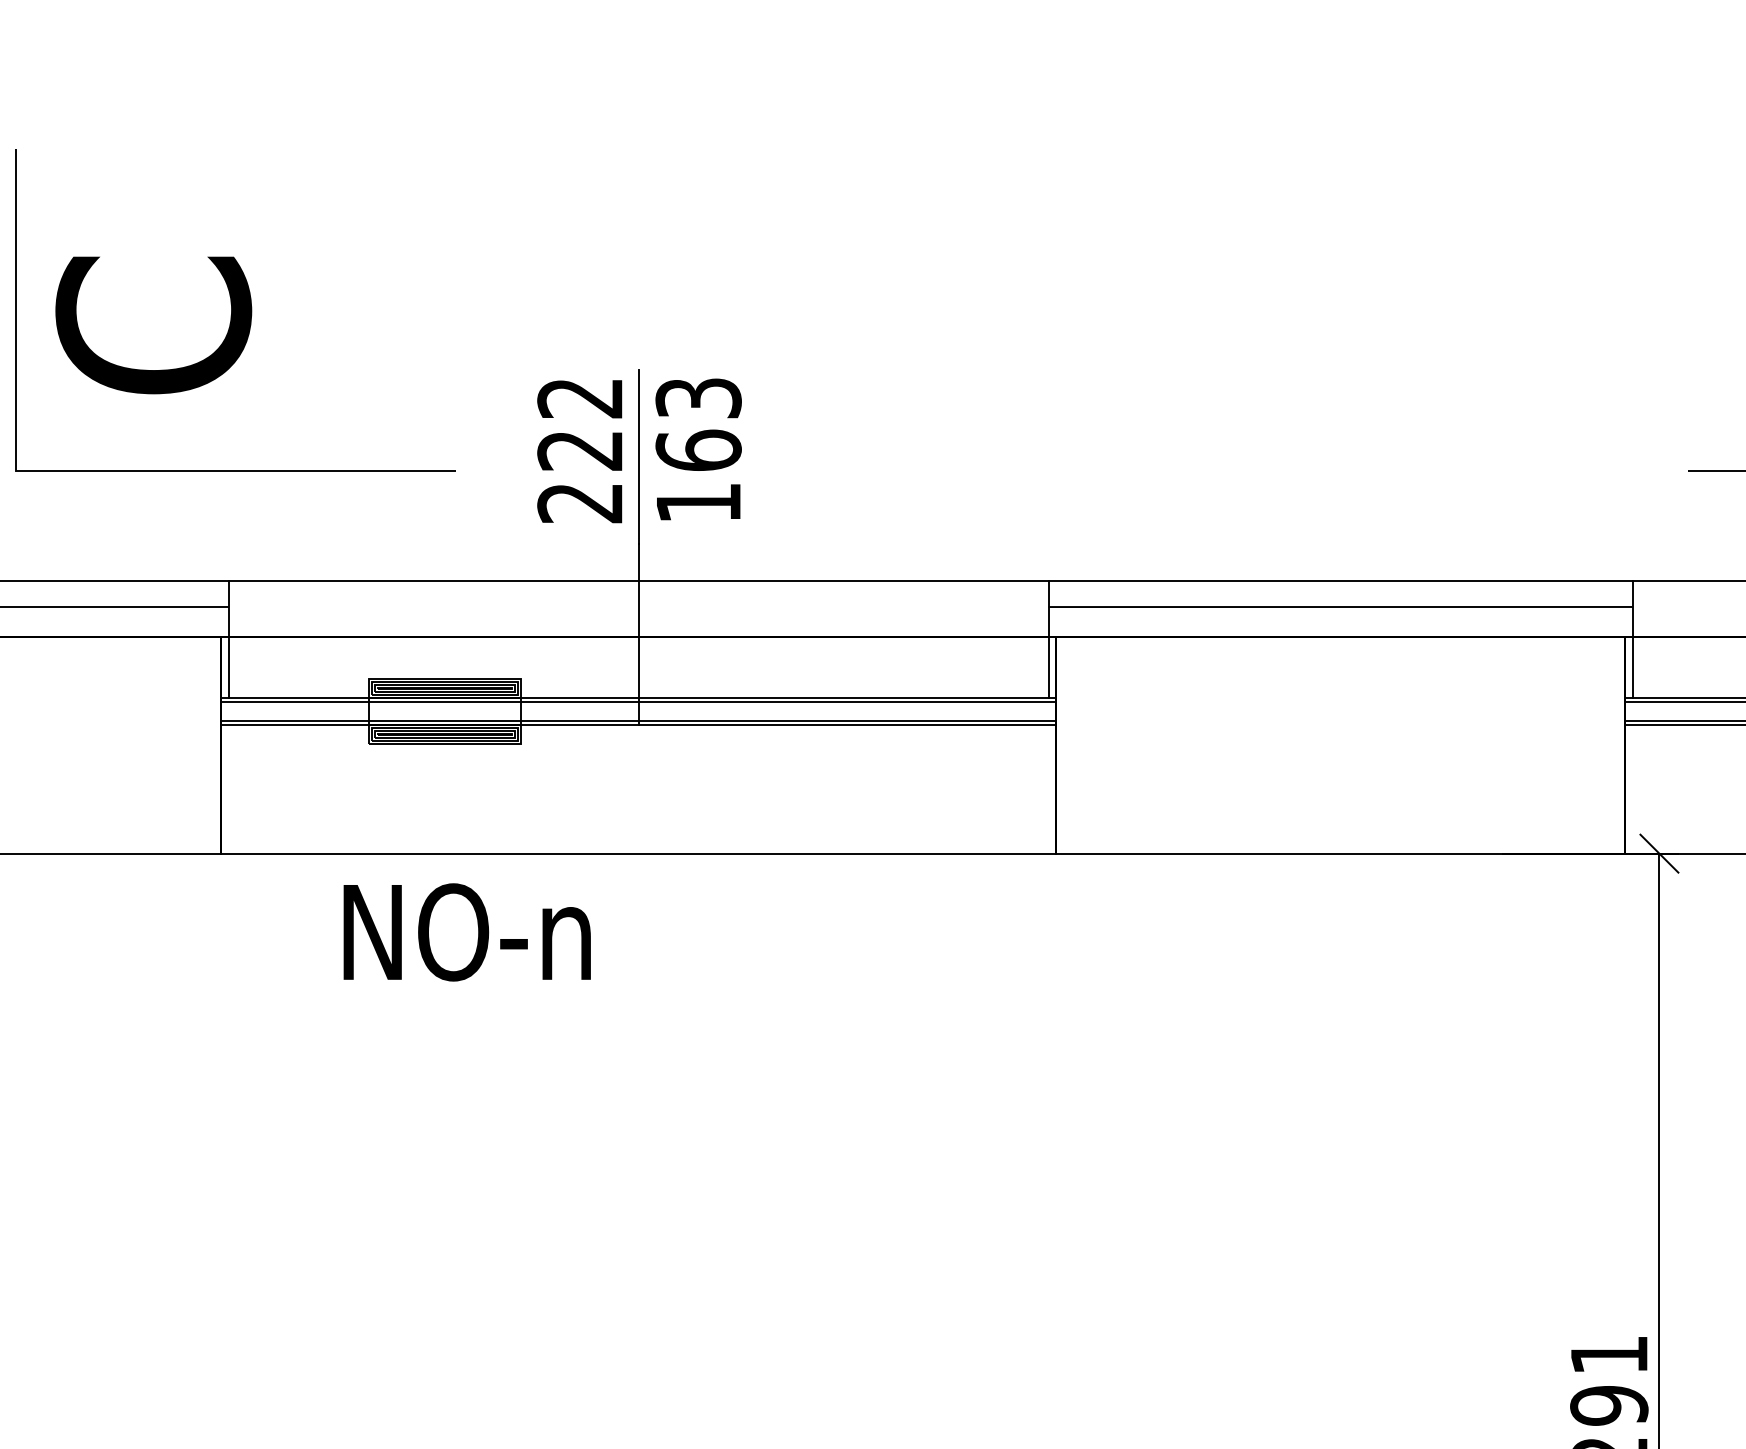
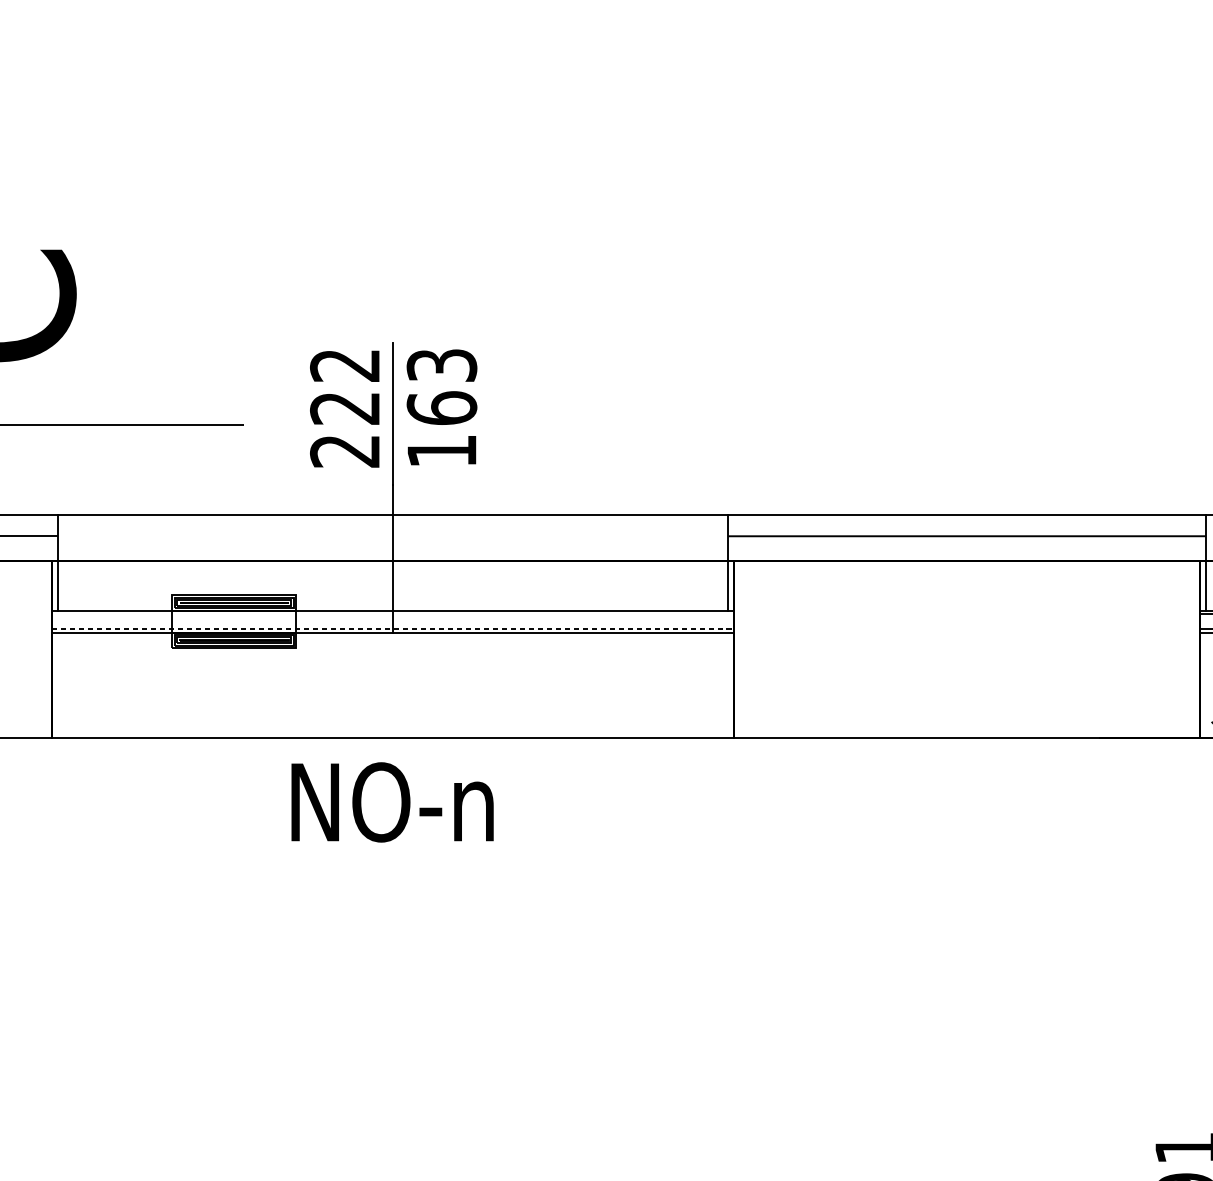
line: (638, 701) -> (392, 613), removed
line: (639, 720) -> (393, 629), solid -> dashed
text: (466, 932) -> (391, 802), moved

